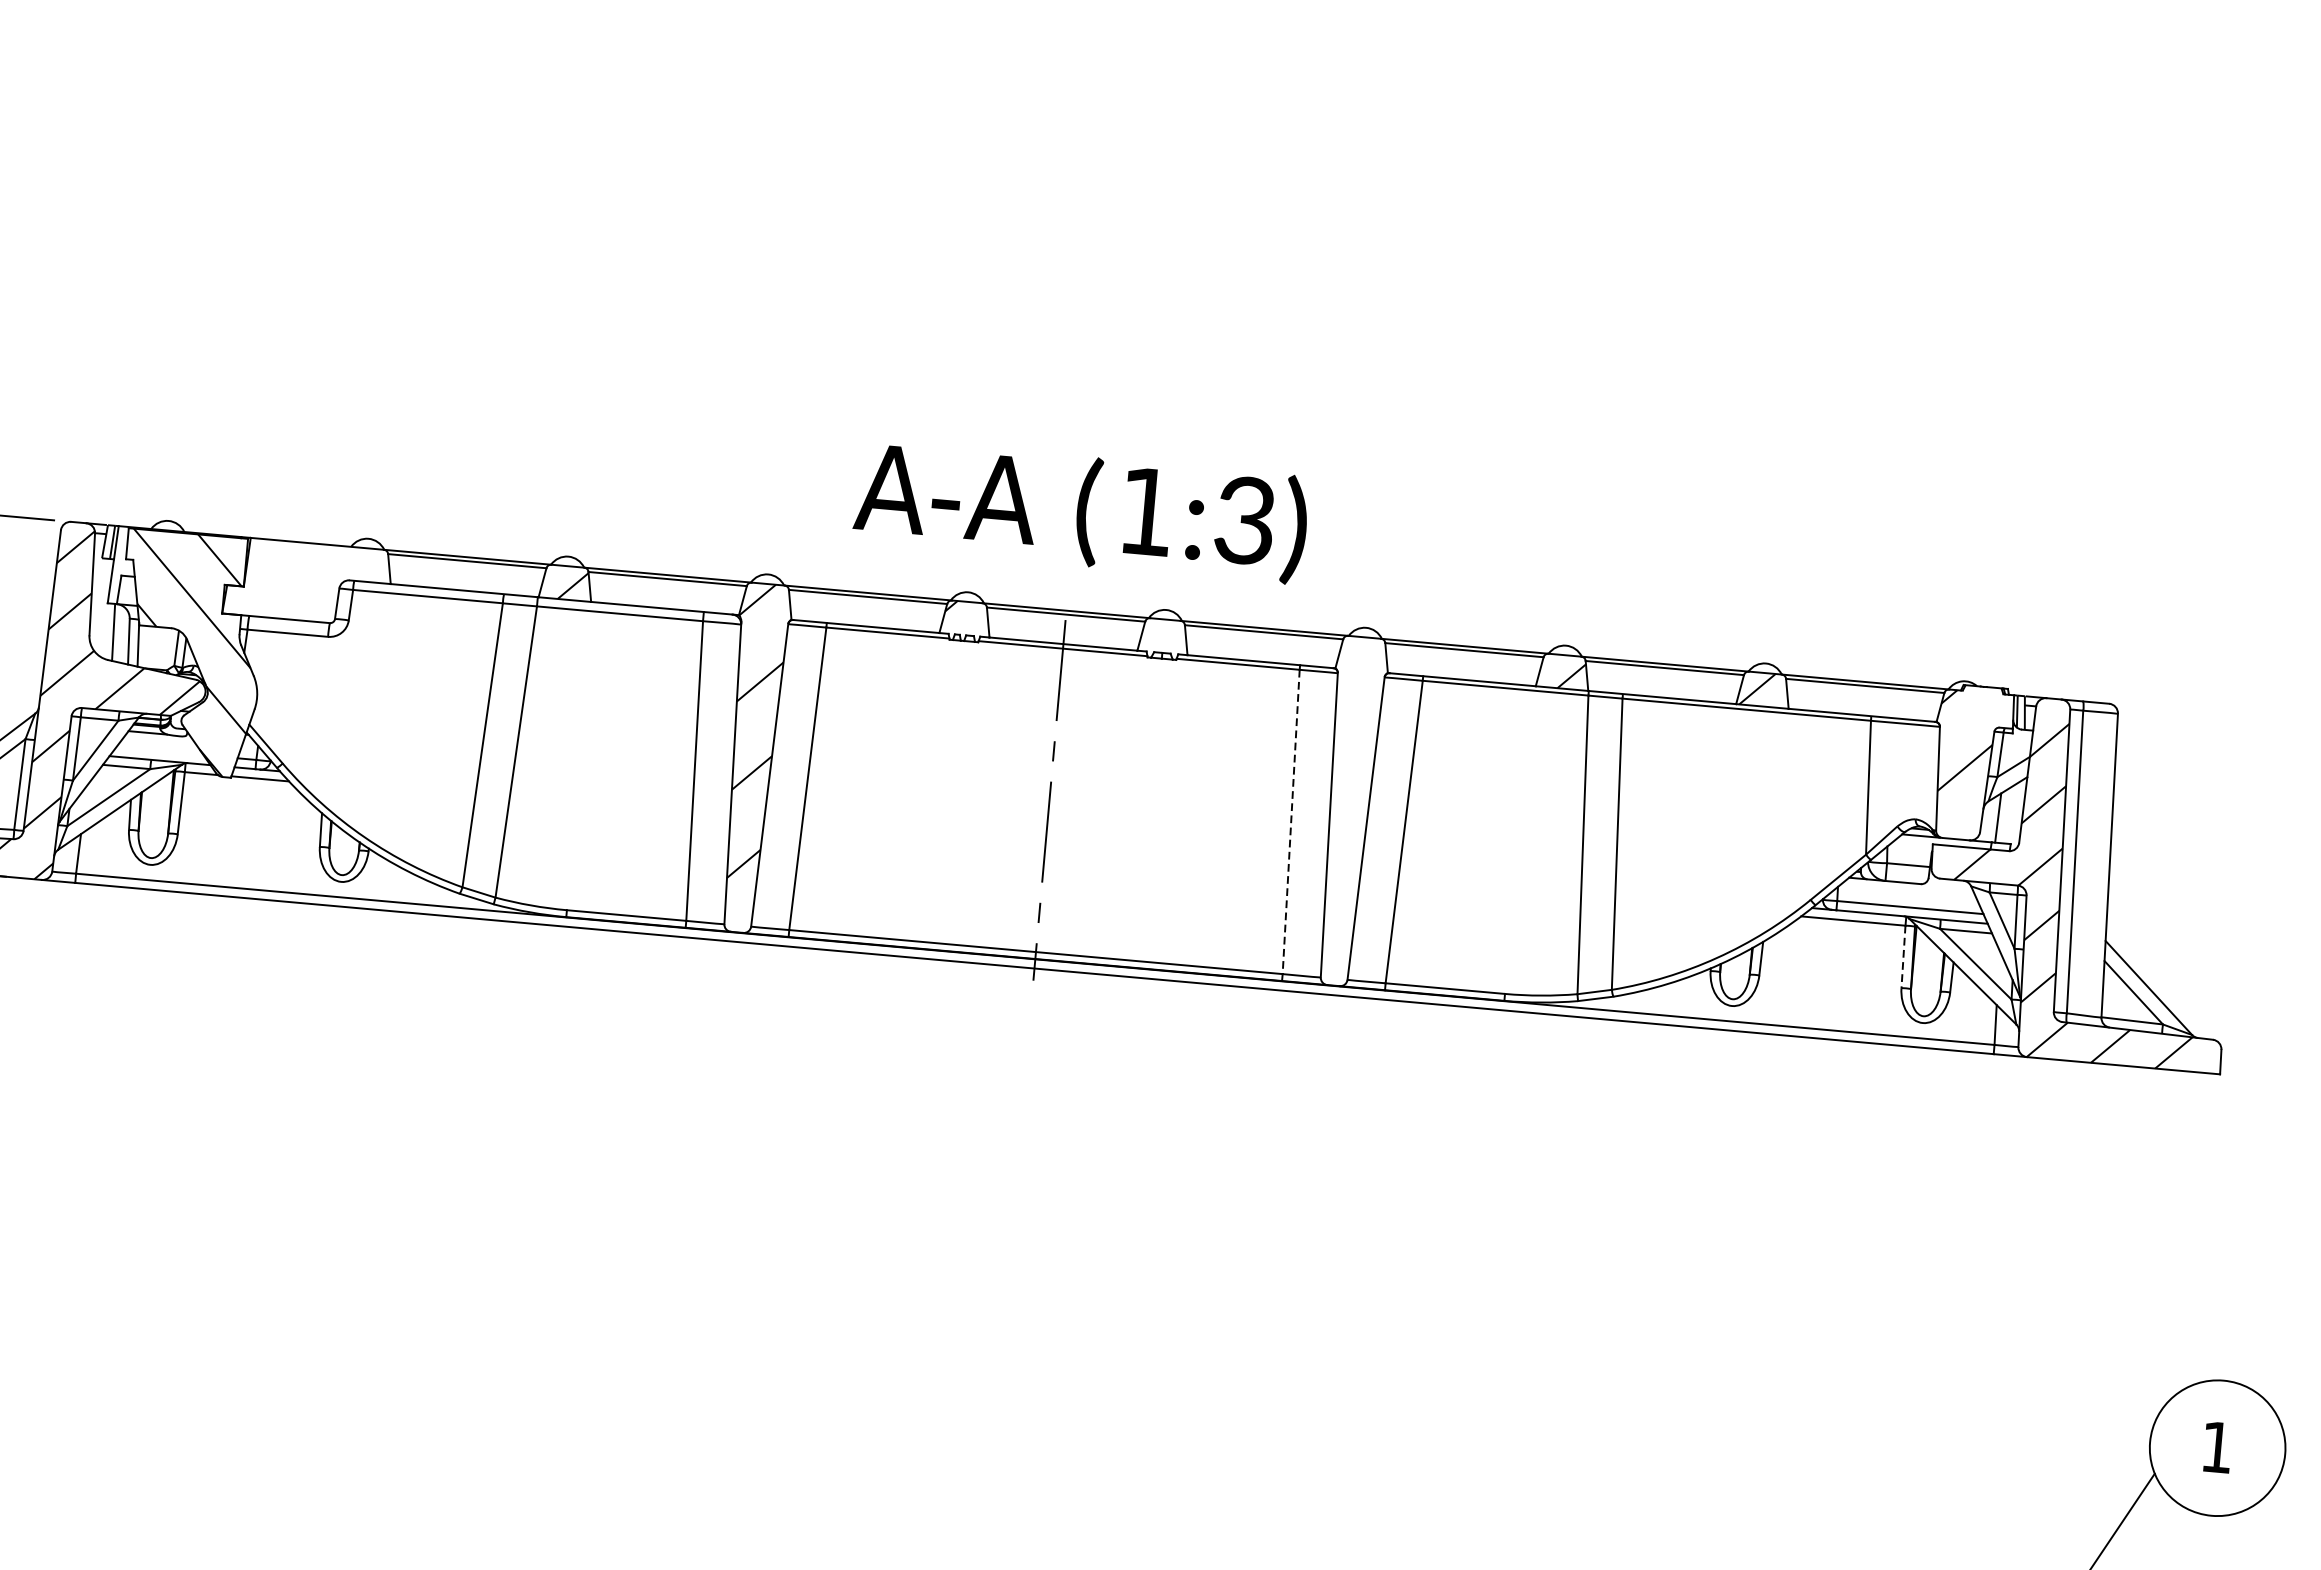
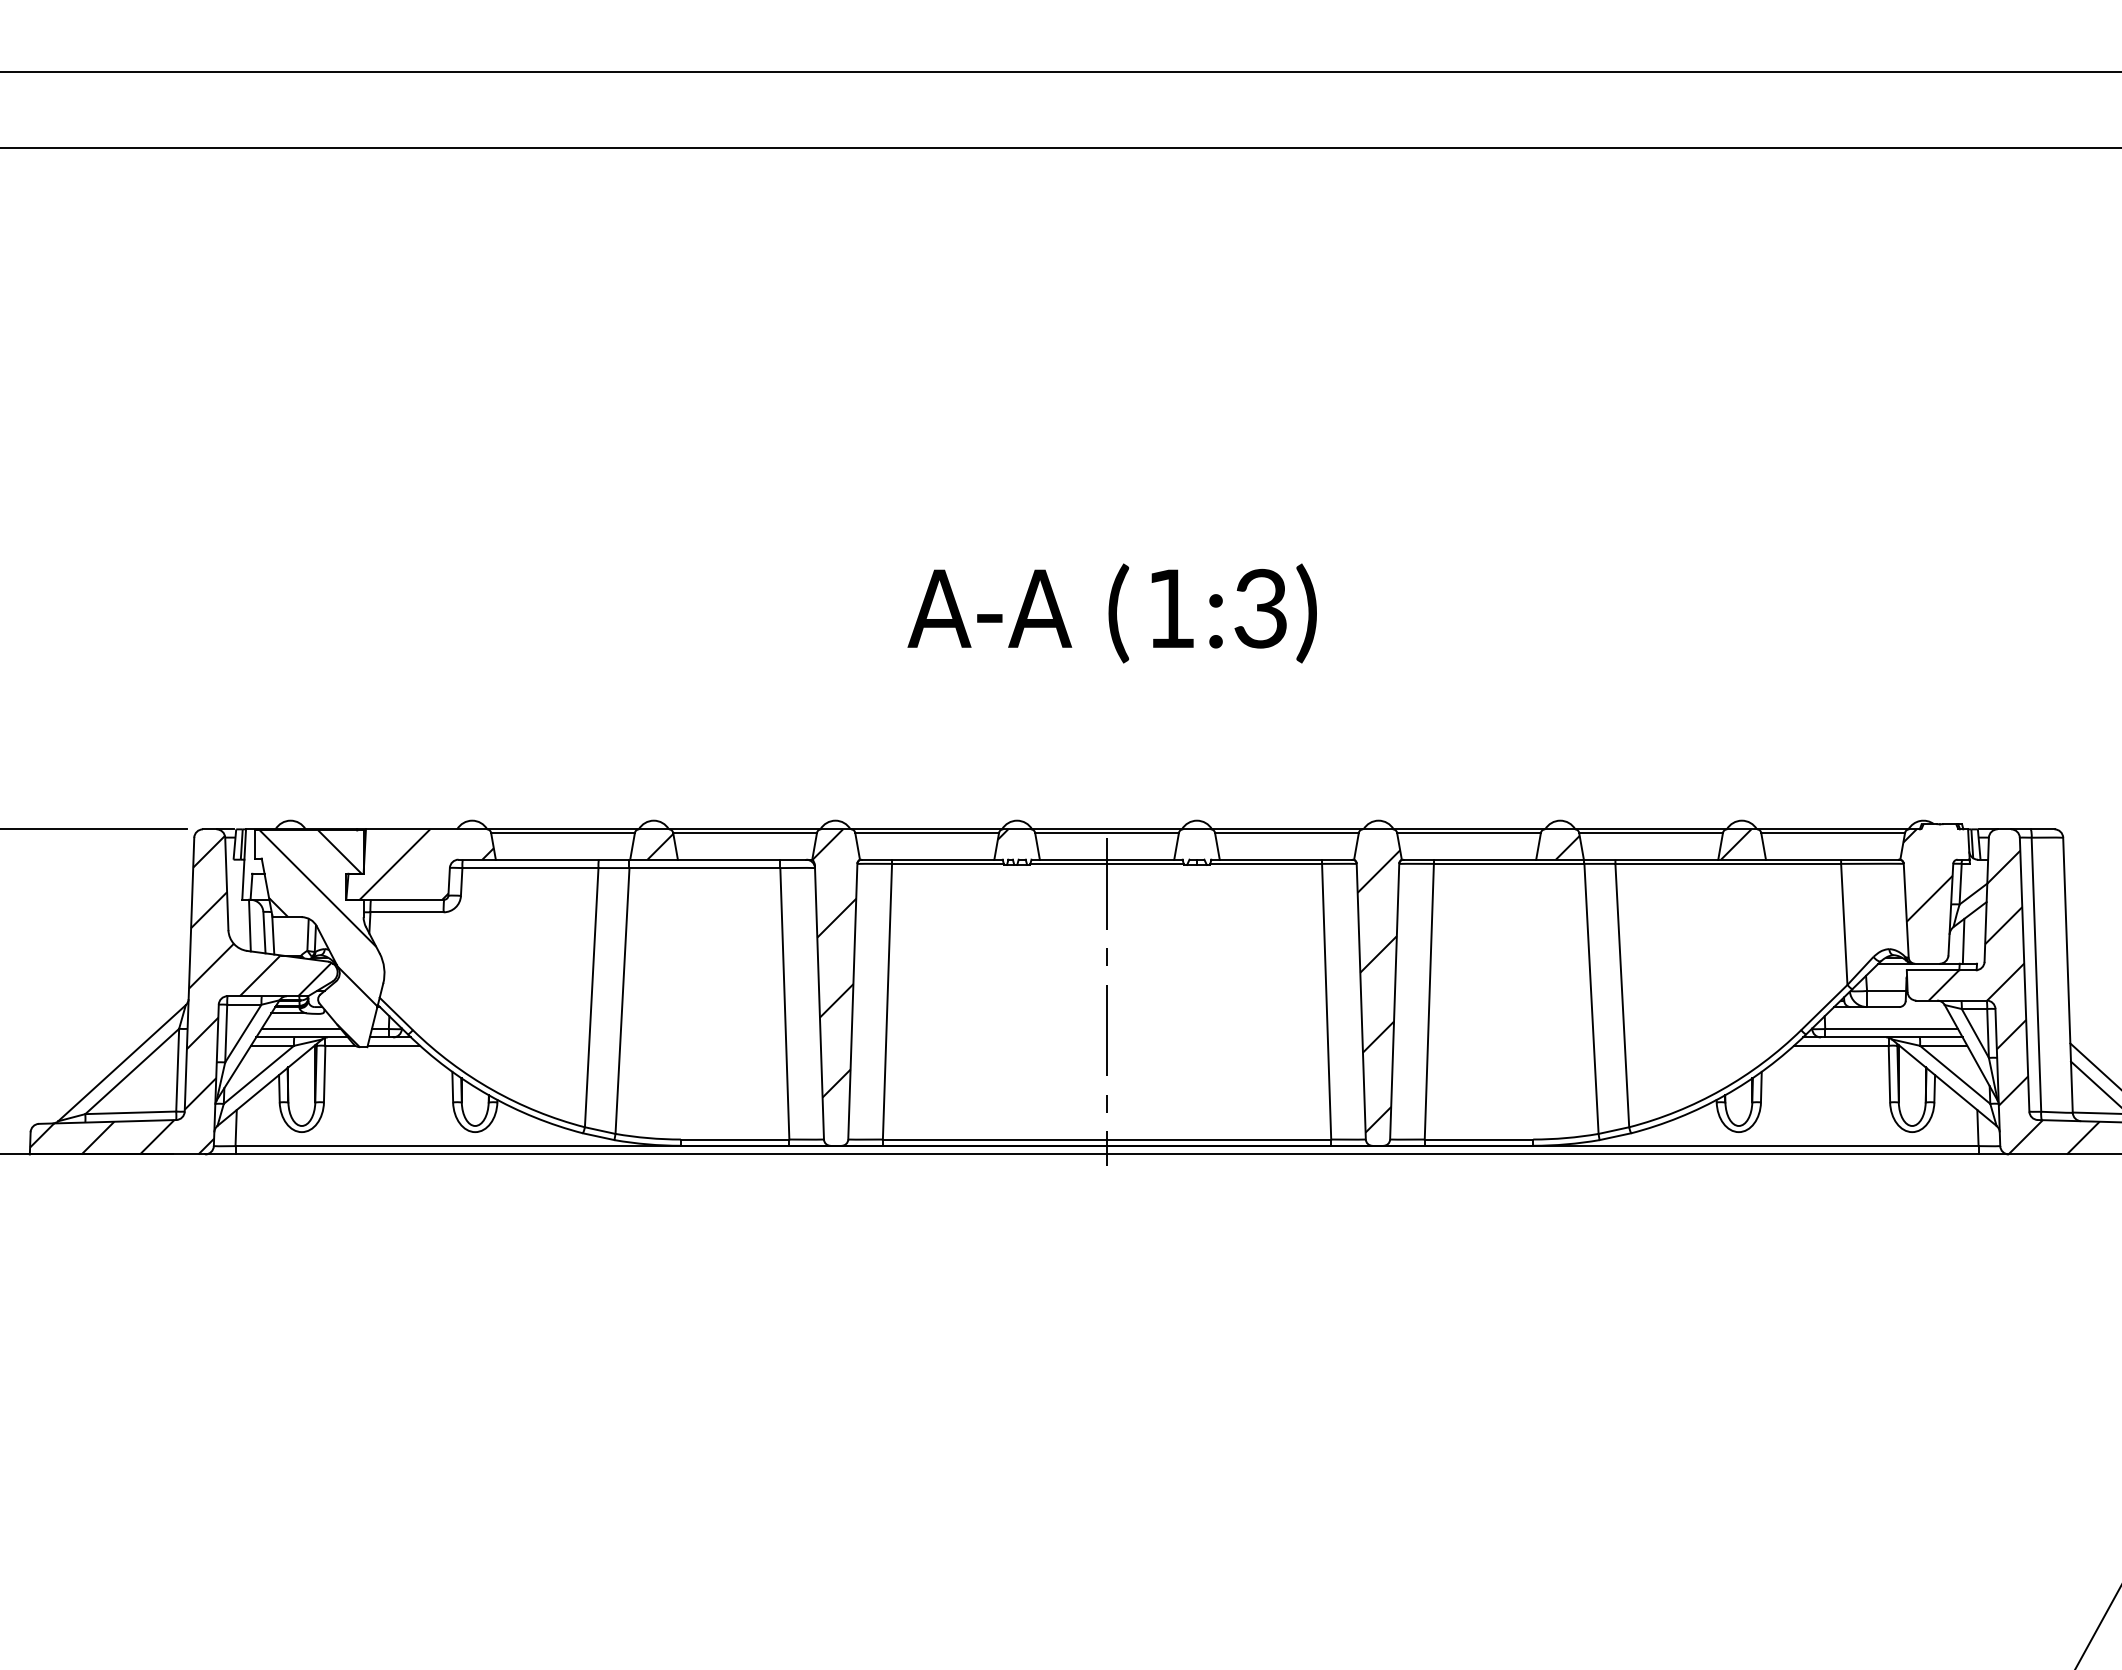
text: (1080, 511) -> (1111, 613), moved
hatch: (313, 582) -> (426, 864), added
line: (159, 751) -> (300, 1029), added
hatch: (1349, 815) -> (1378, 991), added
line: (1291, 821) -> (1326, 1001), dashed -> solid
line: (1903, 957) -> (1889, 1074), dashed -> solid

